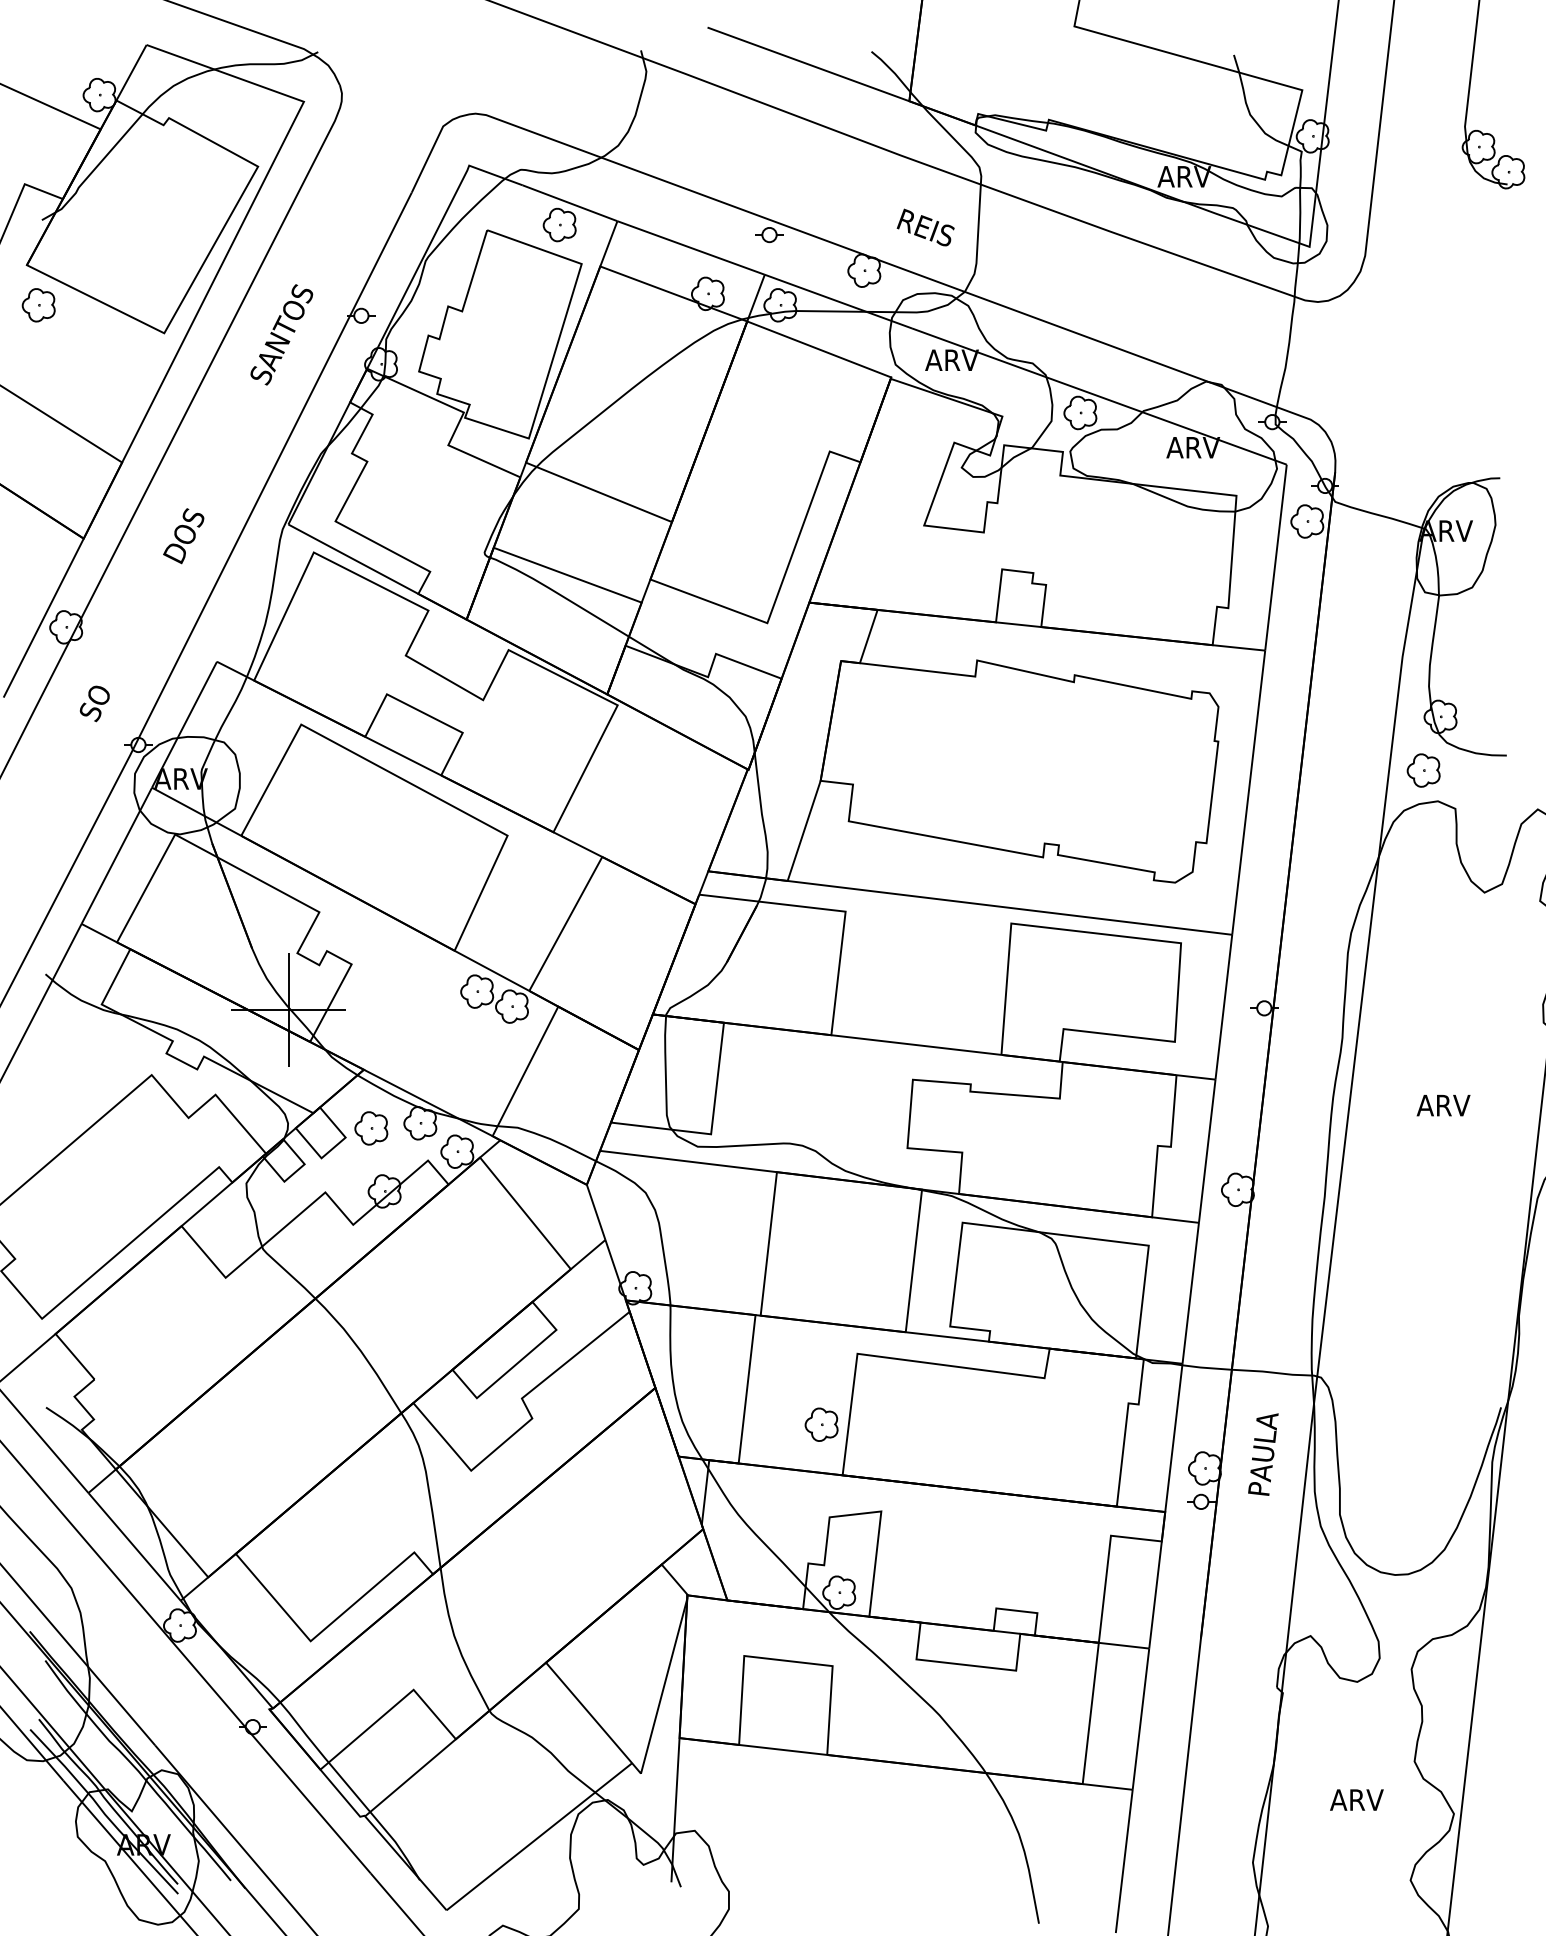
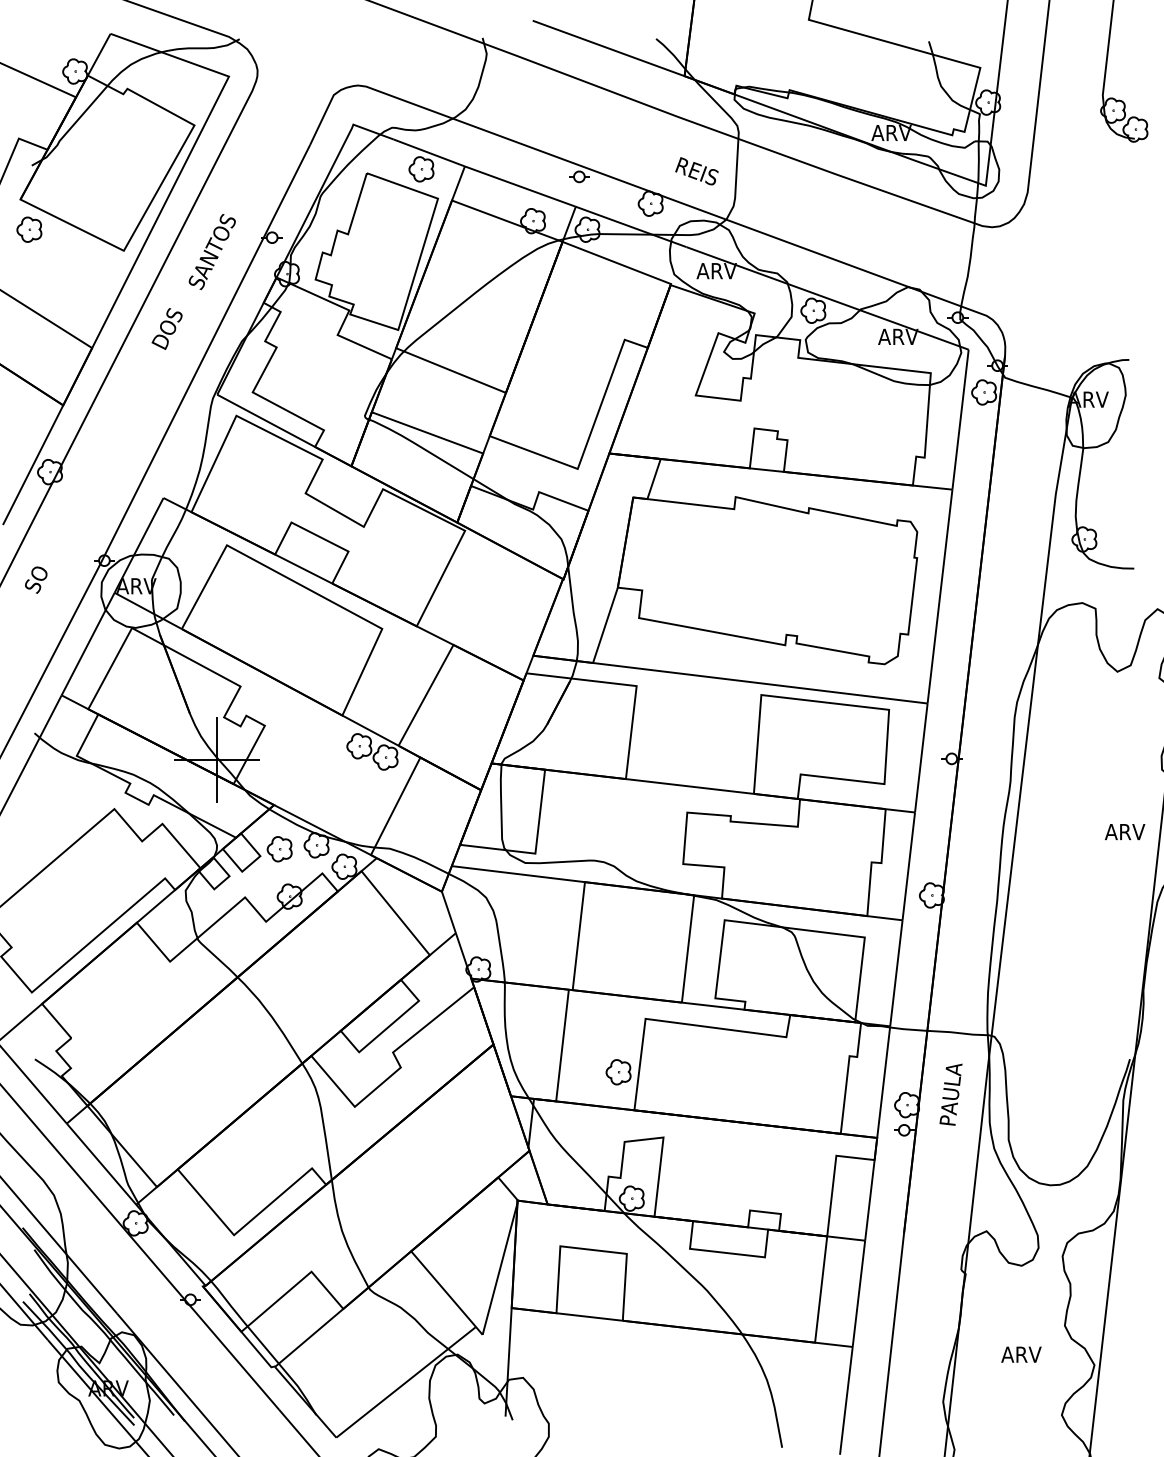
text: (183, 536) -> (166, 329), moved
text: (94, 703) -> (35, 579), moved
part: (1423, 770) -> (1071, 579), removed
text: (1443, 1105) -> (1125, 831), moved

